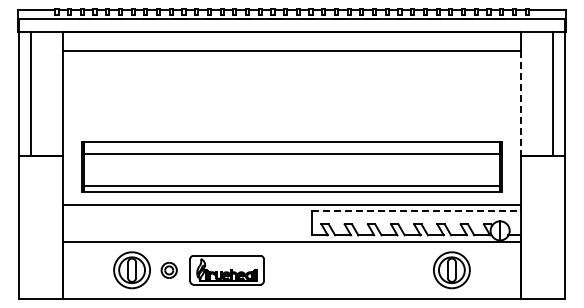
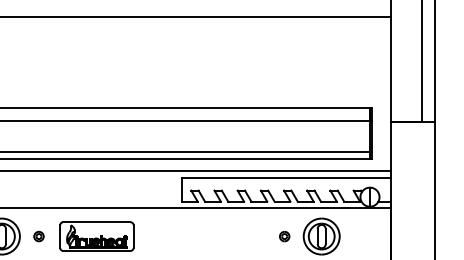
line: (520, 103) -> (390, 69), dashed -> solid
line: (416, 211) -> (286, 177), dashed -> solid
part: (168, 269) -> (38, 235), size x0.62
part: (414, 269) -> (284, 235), added

